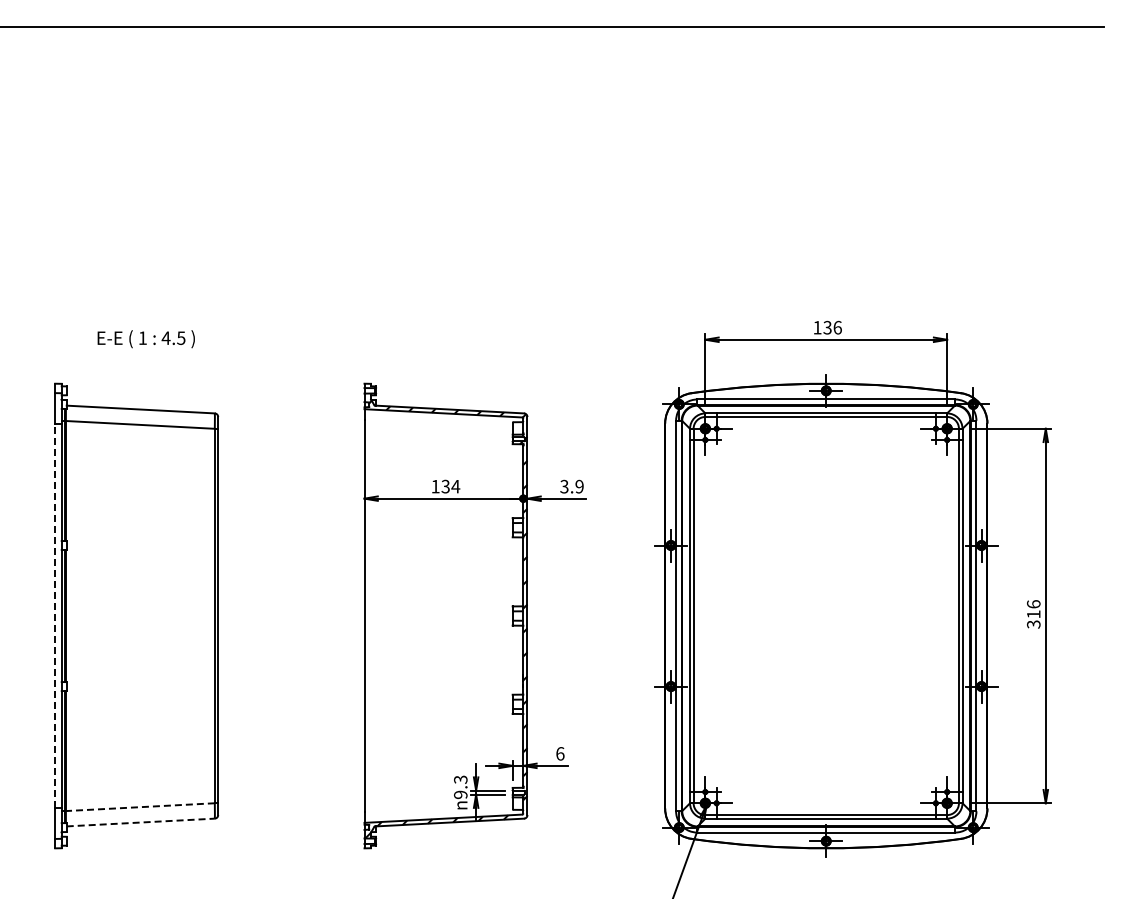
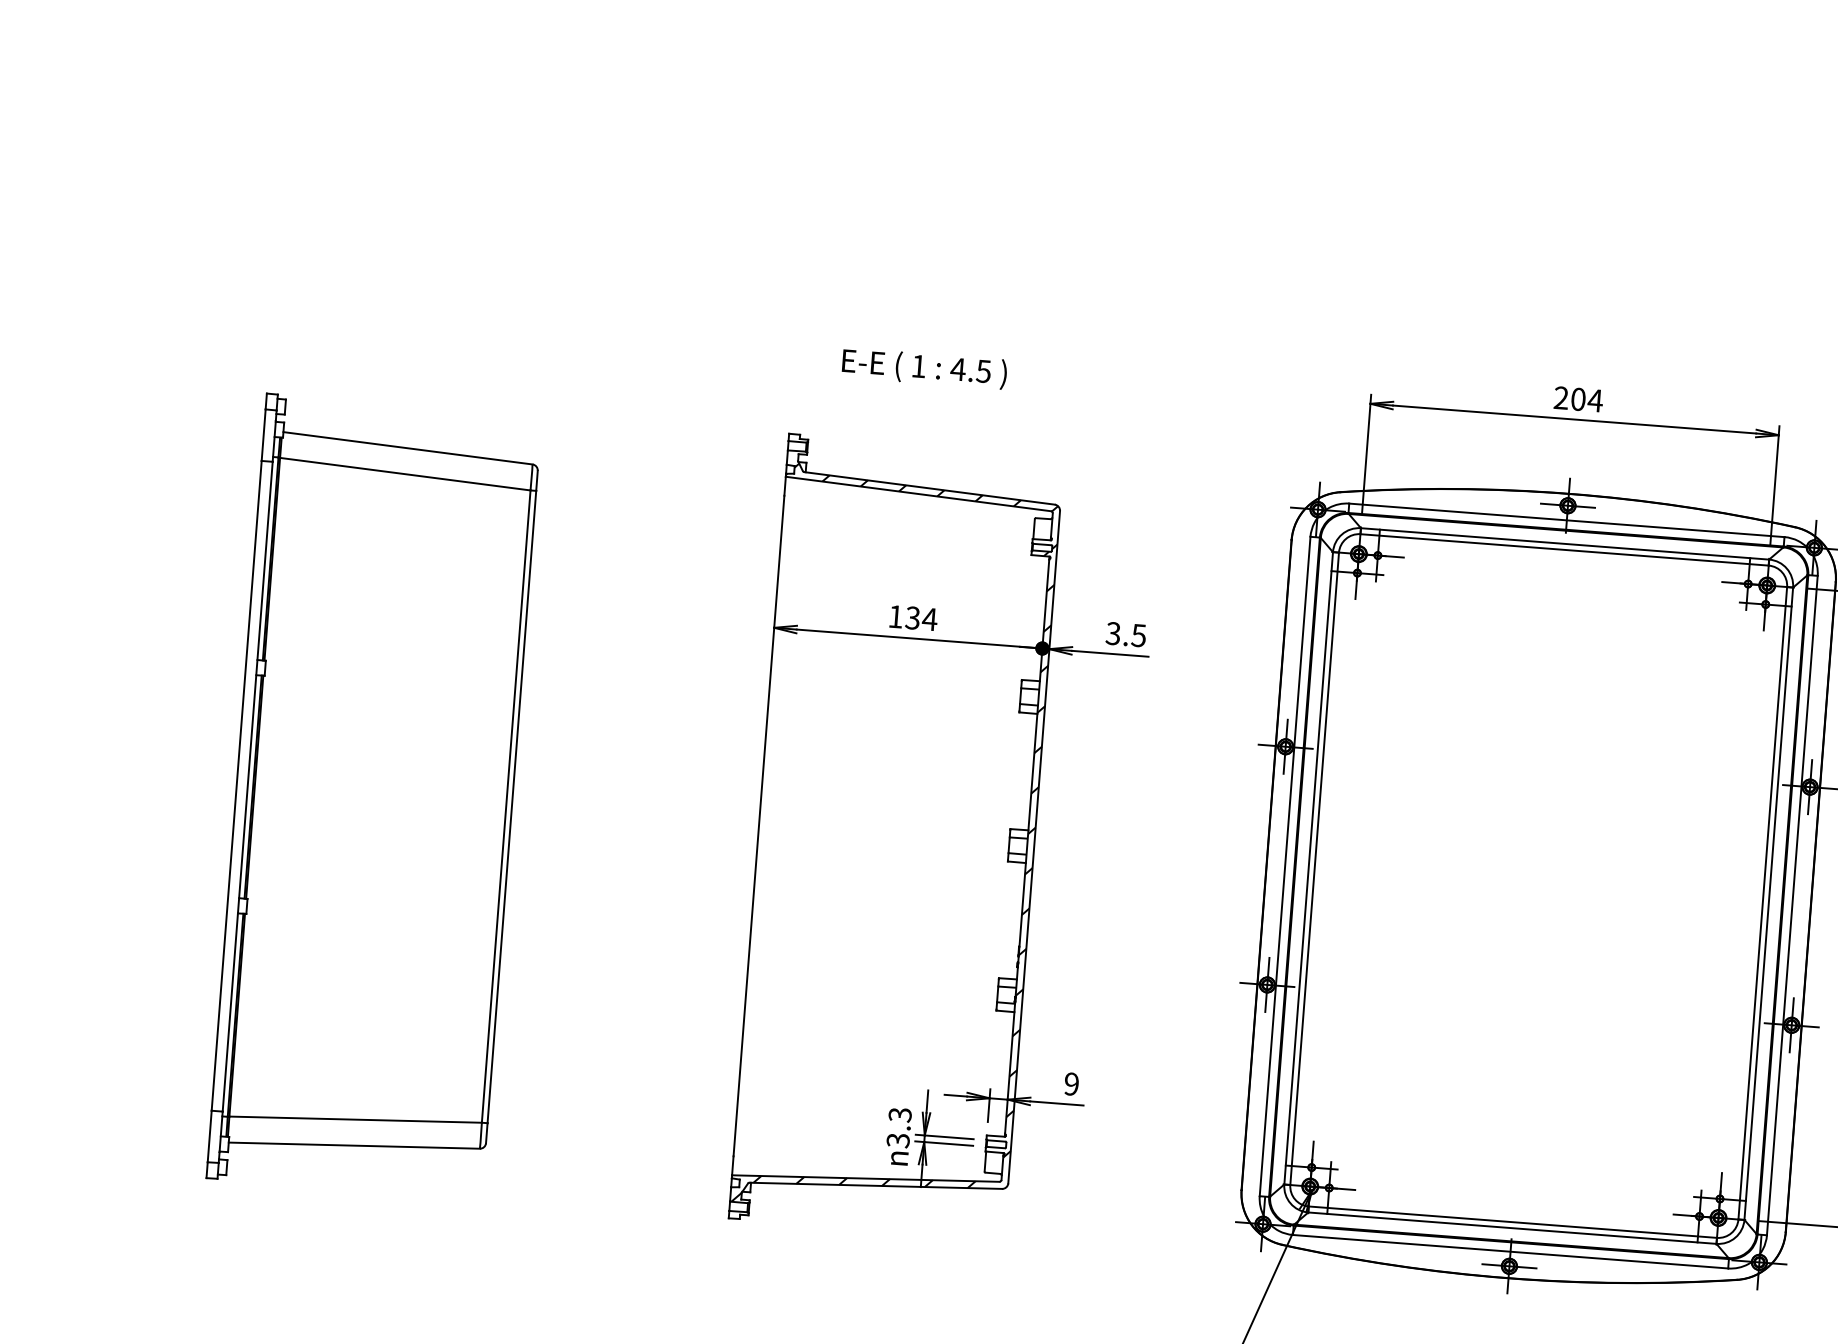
text: (827, 327) -> (1578, 398), 136 -> 204
text: (145, 339) -> (923, 368), moved
text: (579, 486) -> (1138, 635), 3.9 -> 3.5
line: (55, 615) -> (237, 784), dashed -> solid
text: (560, 753) -> (1072, 1083), 6 -> 9
text: (460, 794) -> (897, 1139), 9.3 -> 3.3
line: (140, 807) -> (355, 1120), dashed -> solid
line: (141, 822) -> (355, 1145), dashed -> solid

